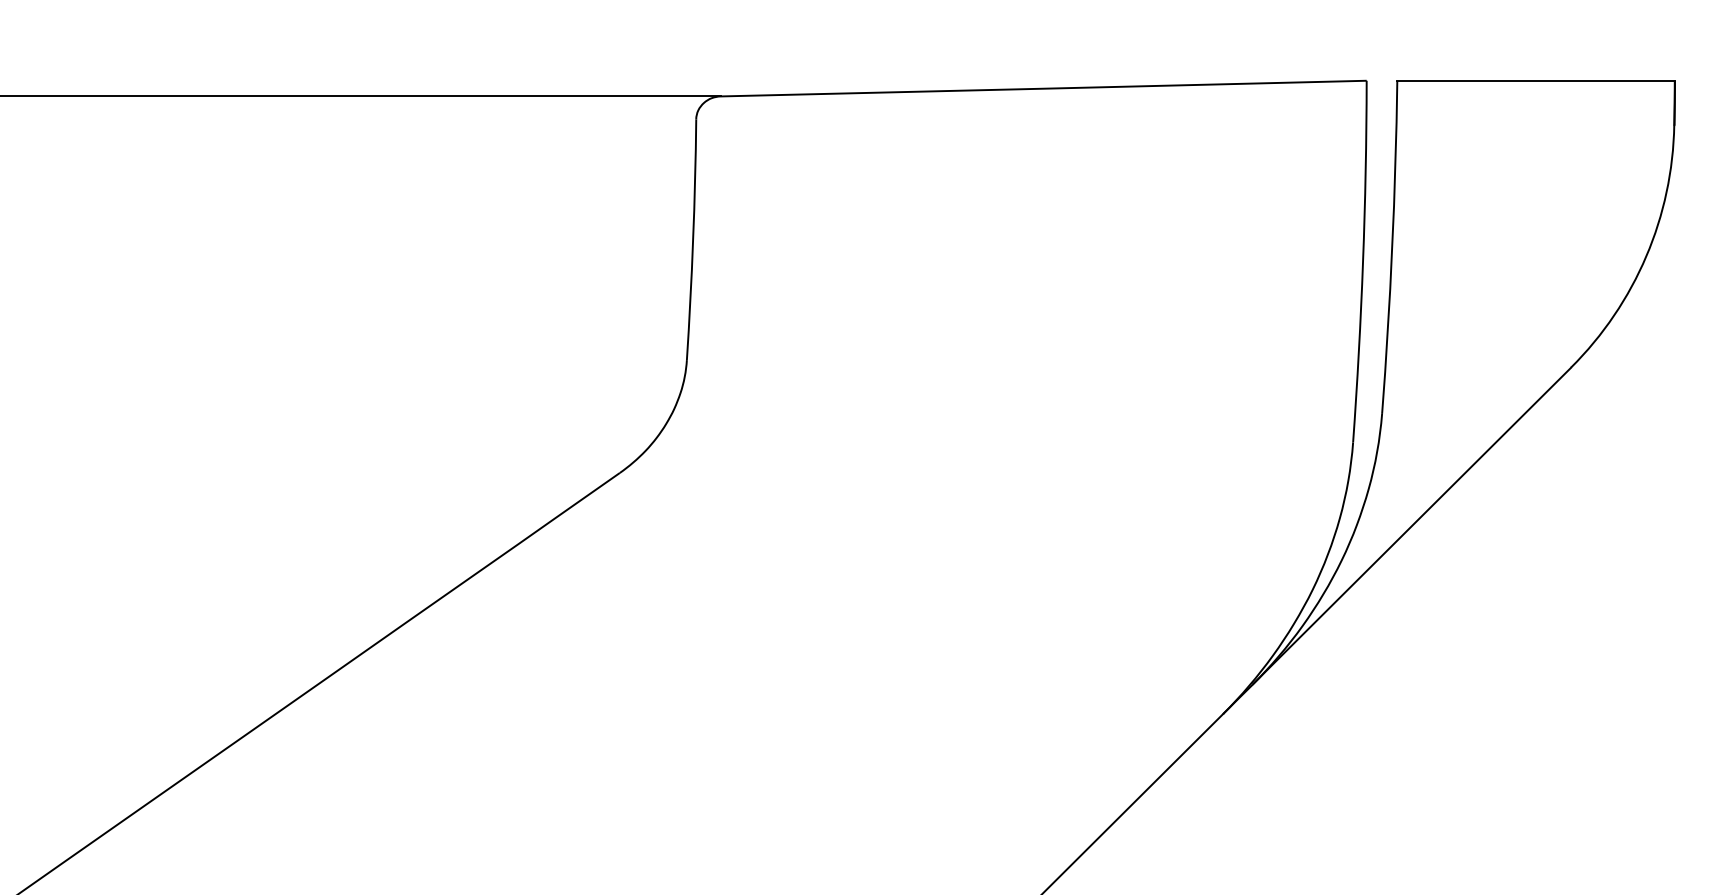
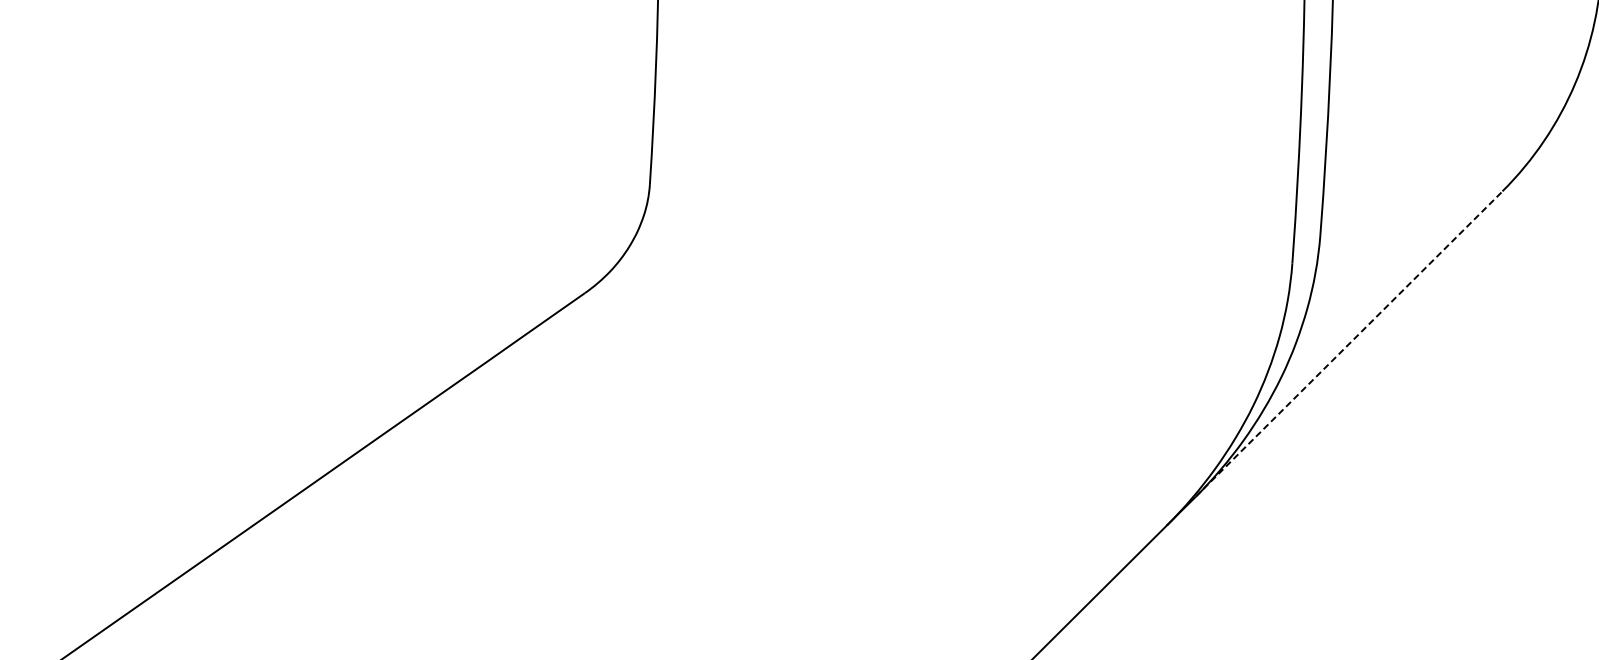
line: (1412, 525) -> (1349, 343), solid -> dashed

